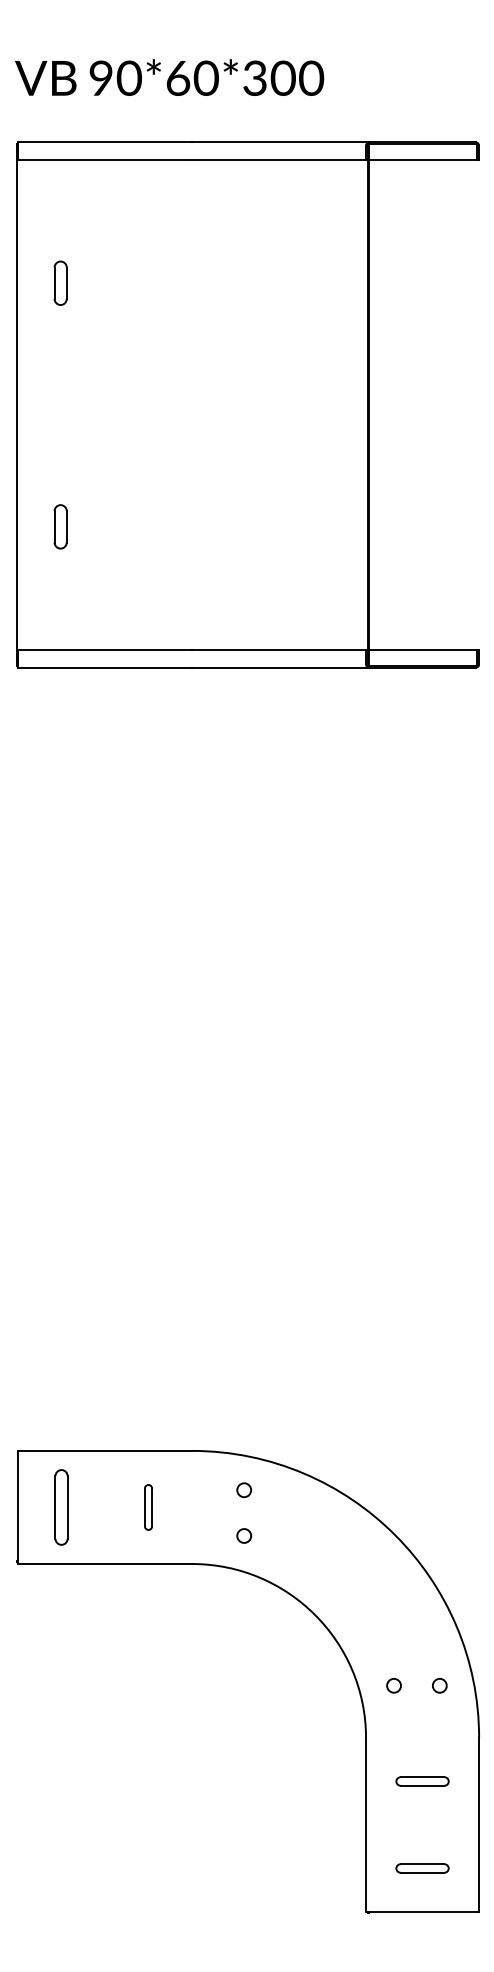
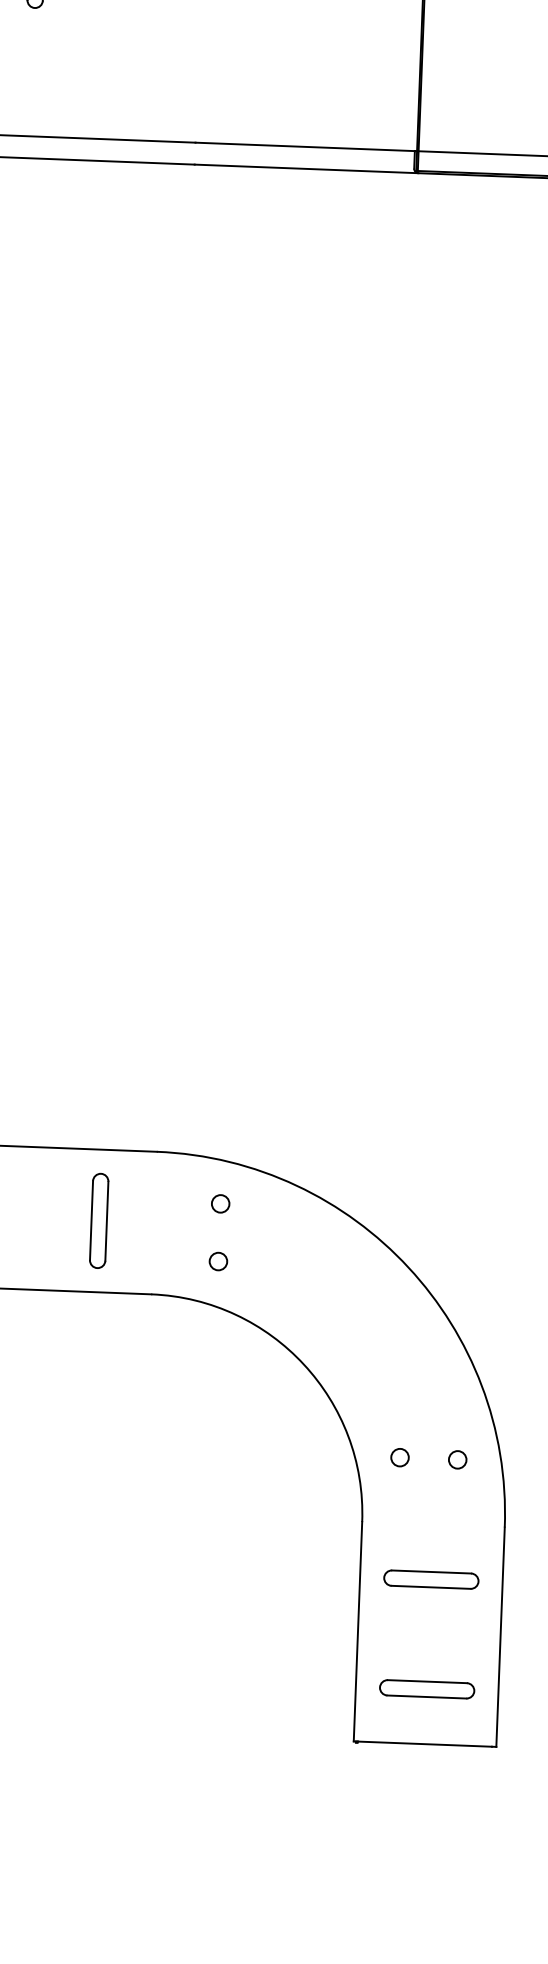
part: (148, 1507) -> (99, 1221), size x1.67
part: (422, 1781) -> (431, 1579), size x1.43
part: (422, 1868) -> (427, 1689), size x1.43

